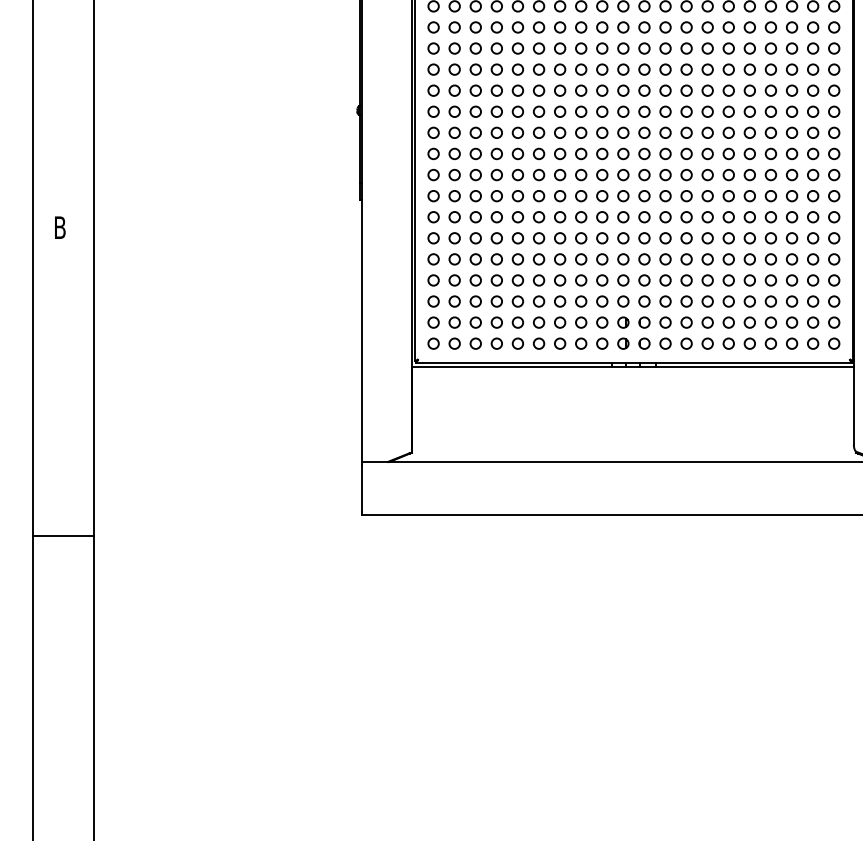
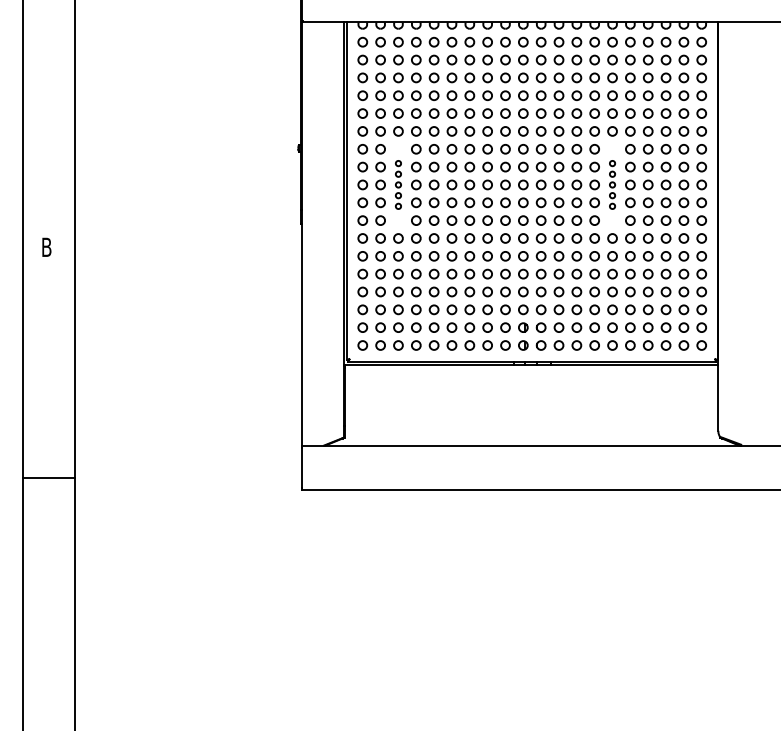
part: (475, 153) -> (398, 184), size x0.6
part: (728, 153) -> (612, 184), size x0.6
line: (63, 535) -> (49, 477), moved

